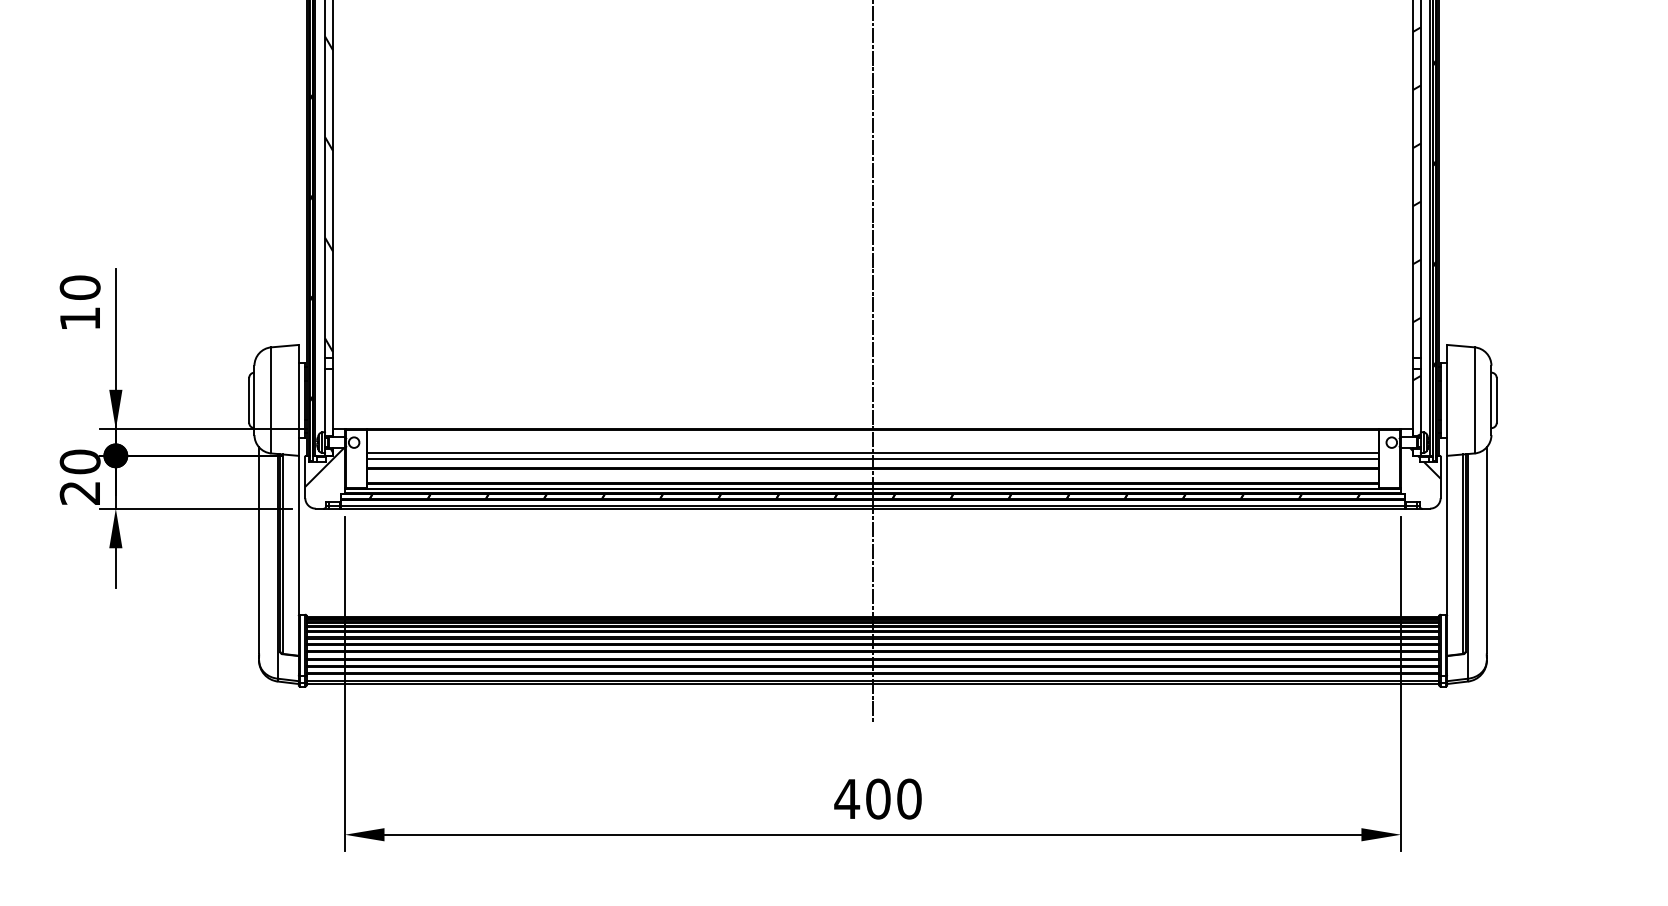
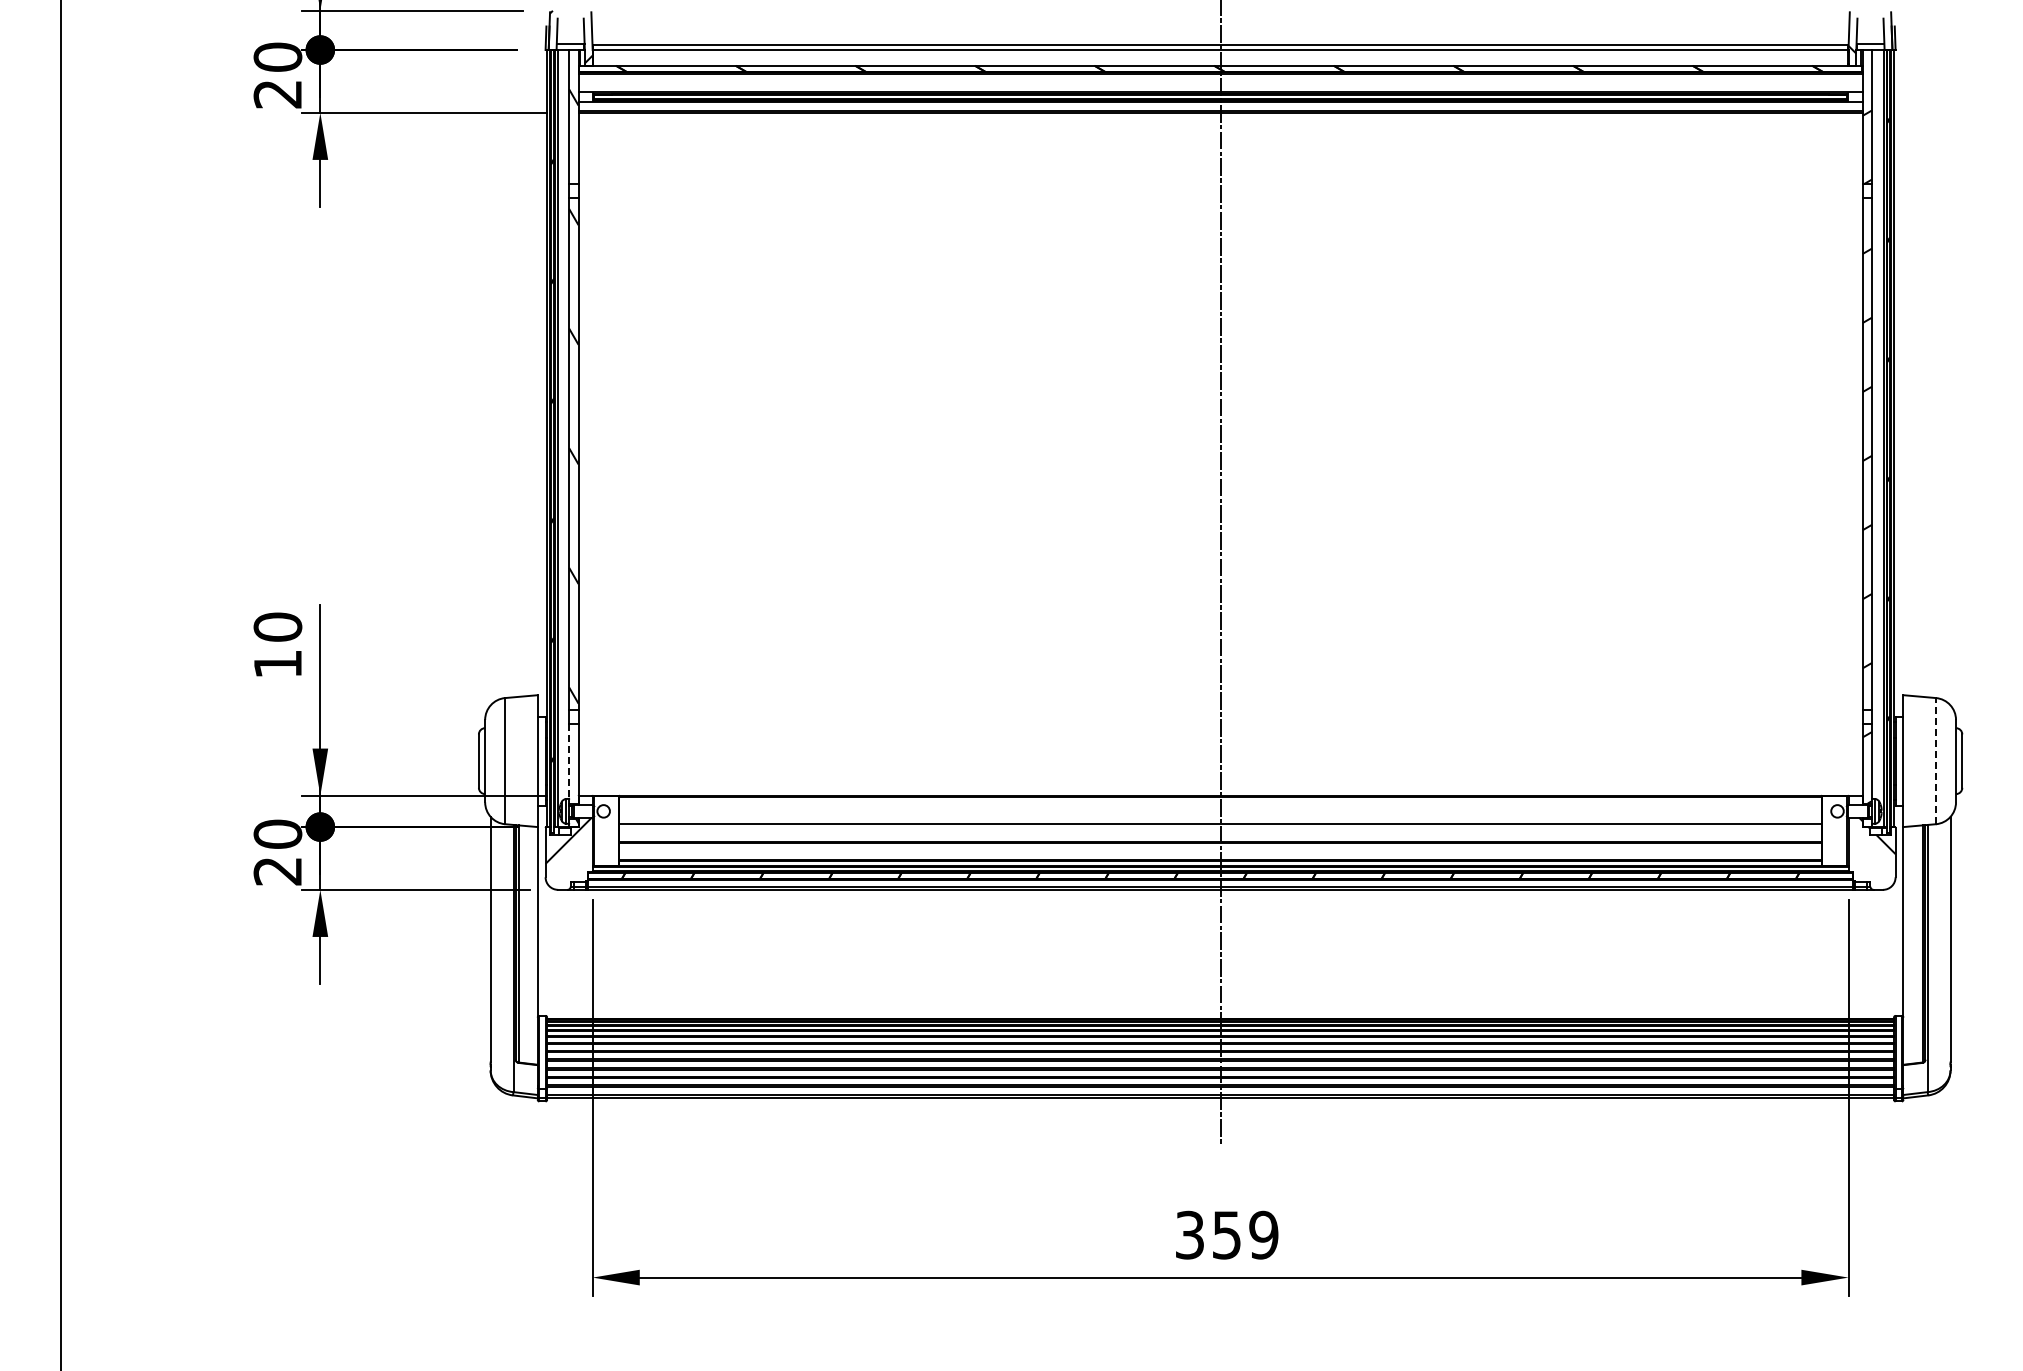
line: (1474, 399) -> (1935, 760), solid -> dashed
line: (325, 401) -> (569, 762), solid -> dashed
line: (872, 458) -> (1220, 830), removed
text: (877, 798) -> (1226, 1234), 400 -> 359

